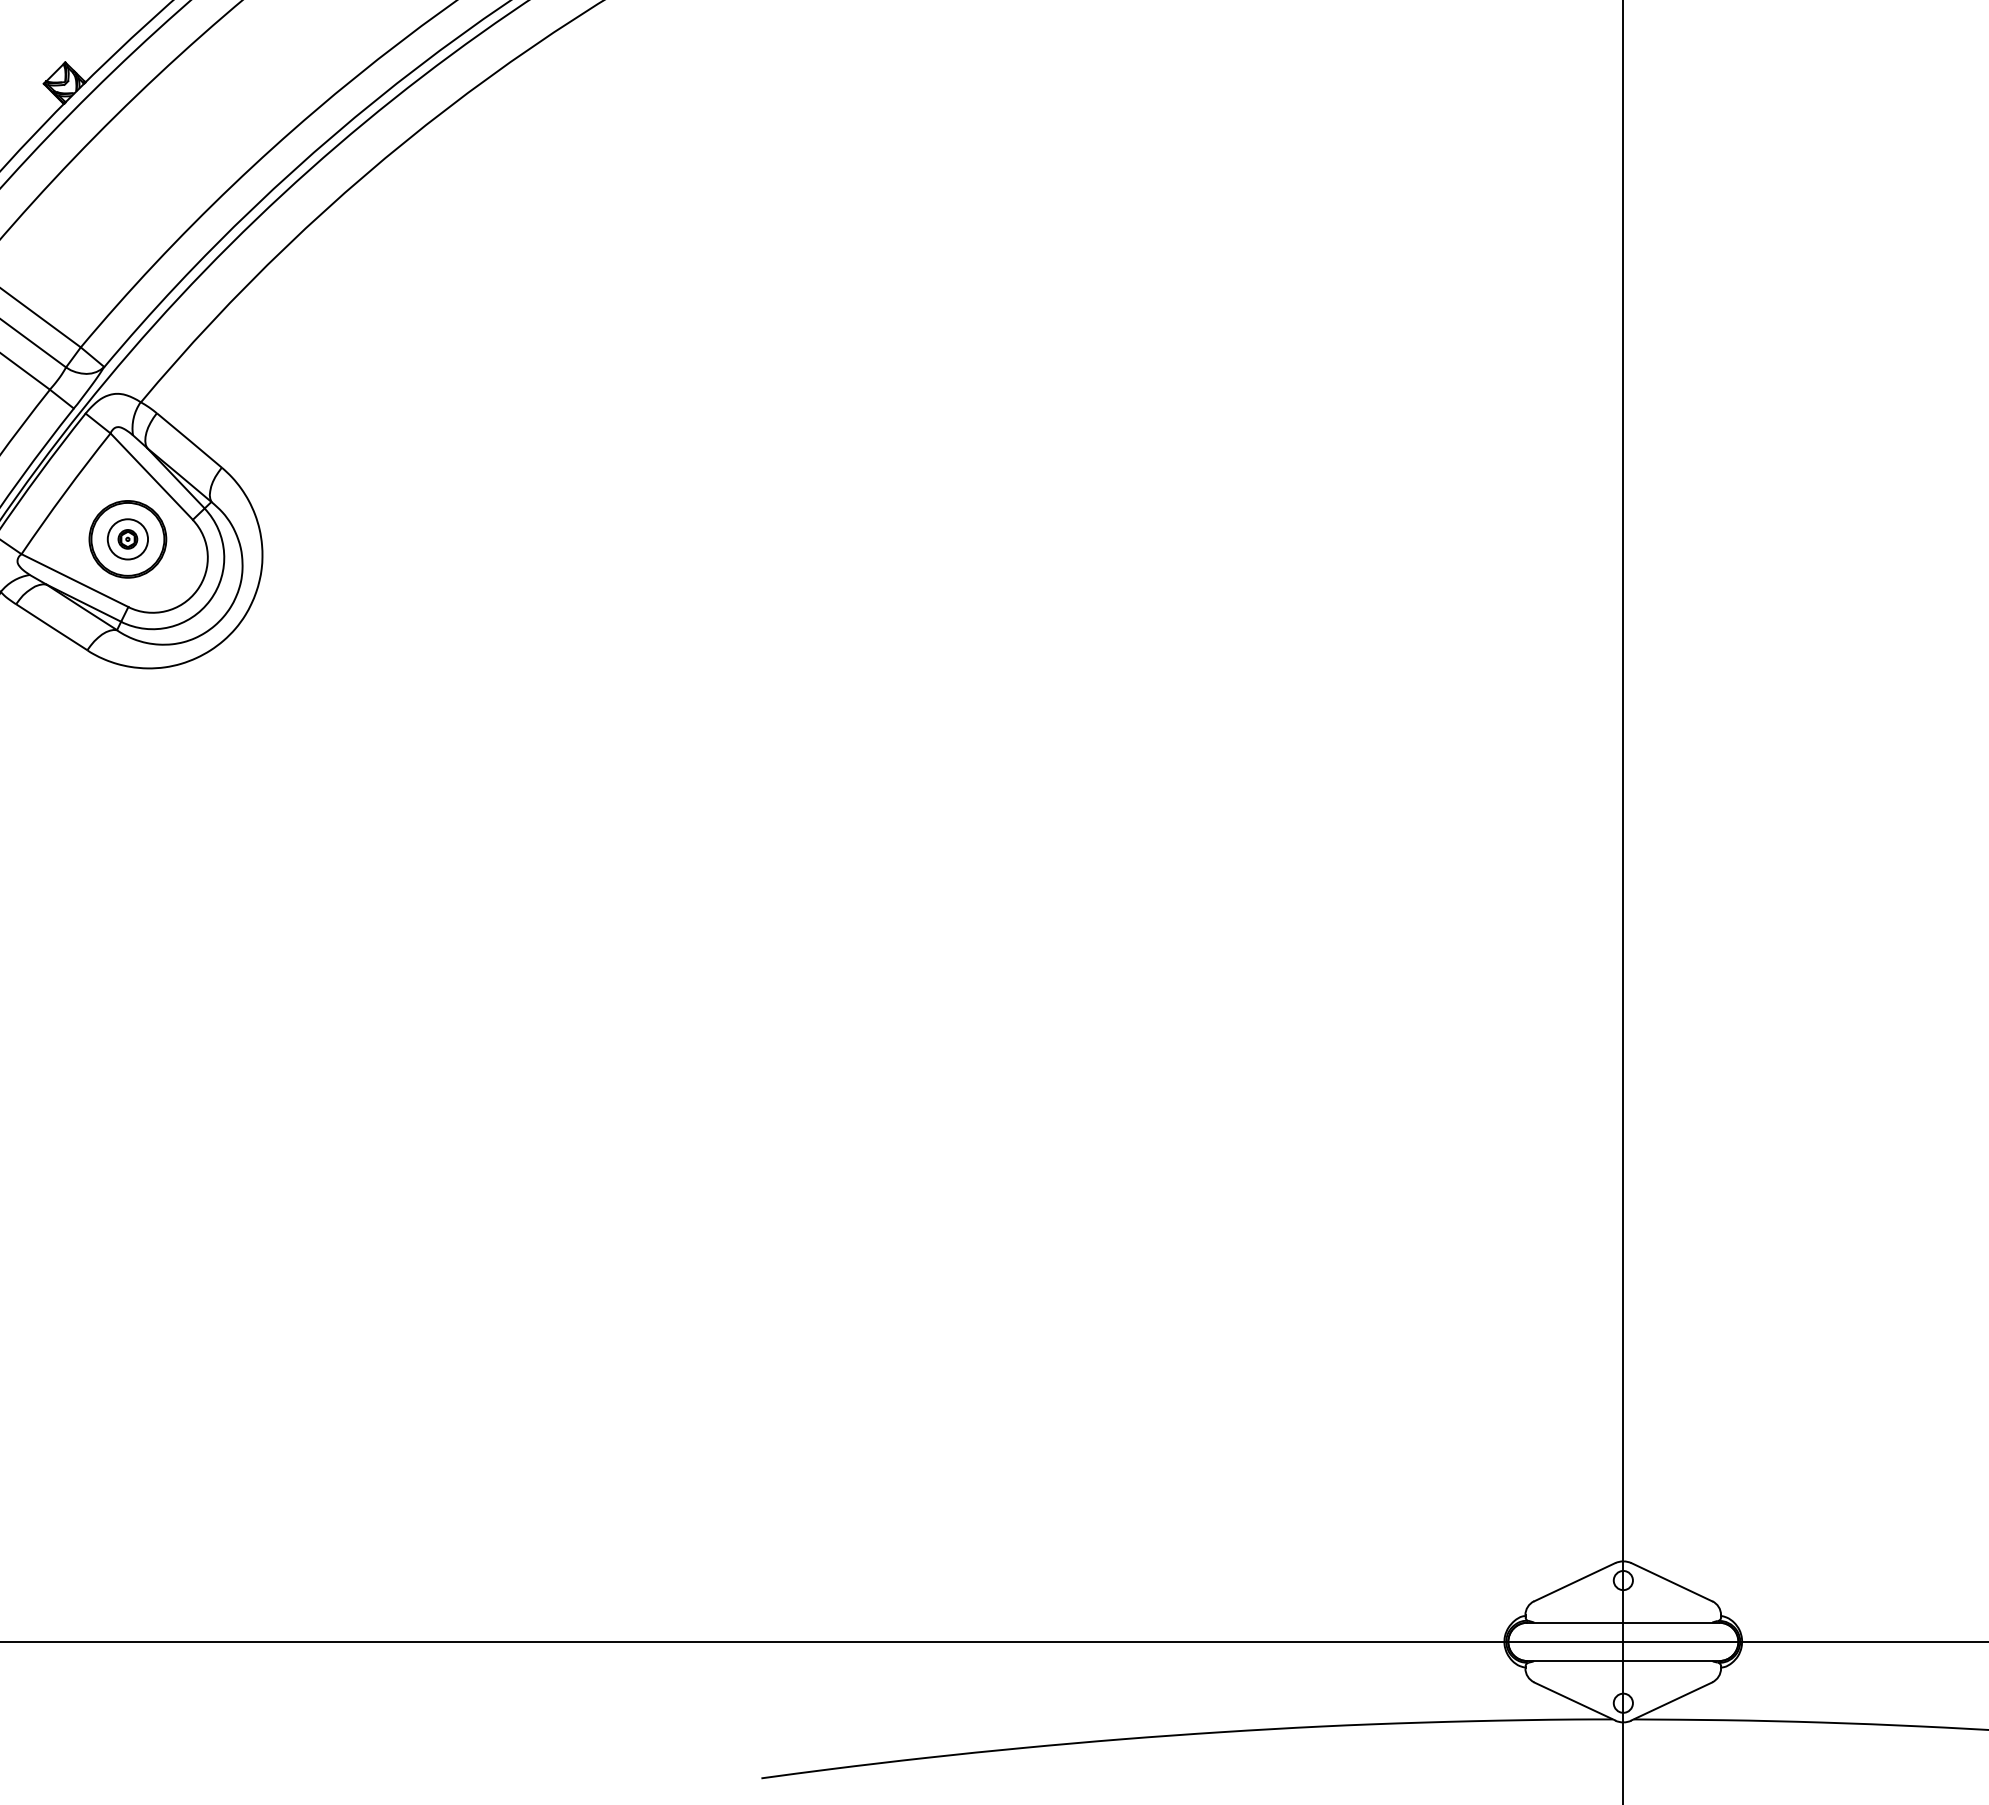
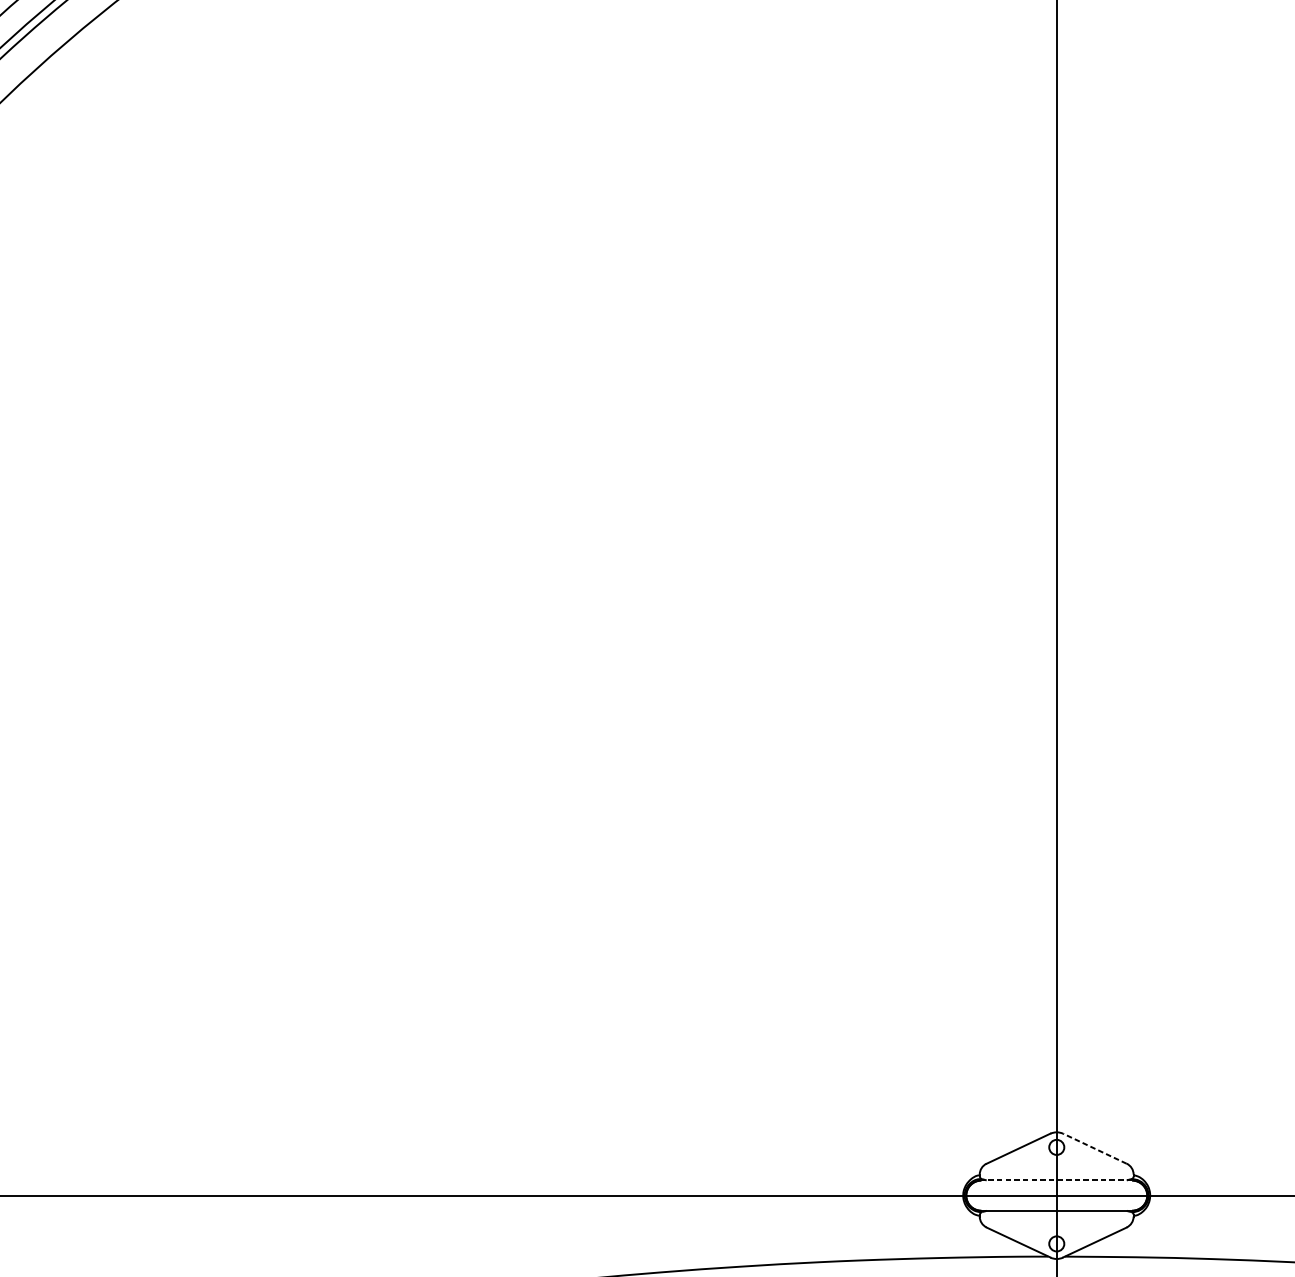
line: (1671, 1582) -> (1094, 1148), solid -> dashed
line: (1623, 1622) -> (1056, 1180), solid -> dashed

